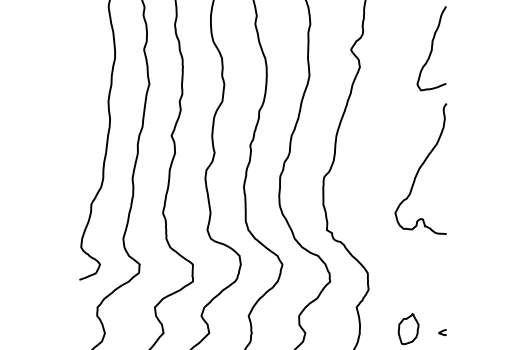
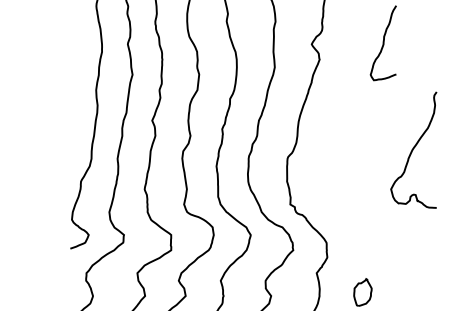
curve: (420, 168) -> (413, 149), moved
line: (441, 332) -> (392, 295), removed

